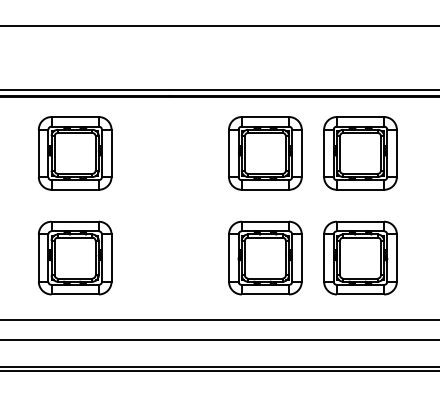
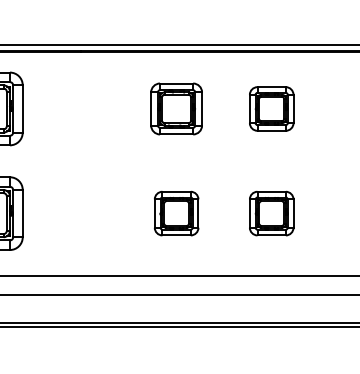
part: (265, 153) -> (176, 109), size x0.7
part: (360, 153) -> (271, 109), size x0.6
part: (265, 257) -> (176, 213), size x0.6
part: (360, 257) -> (271, 213), size x0.6

